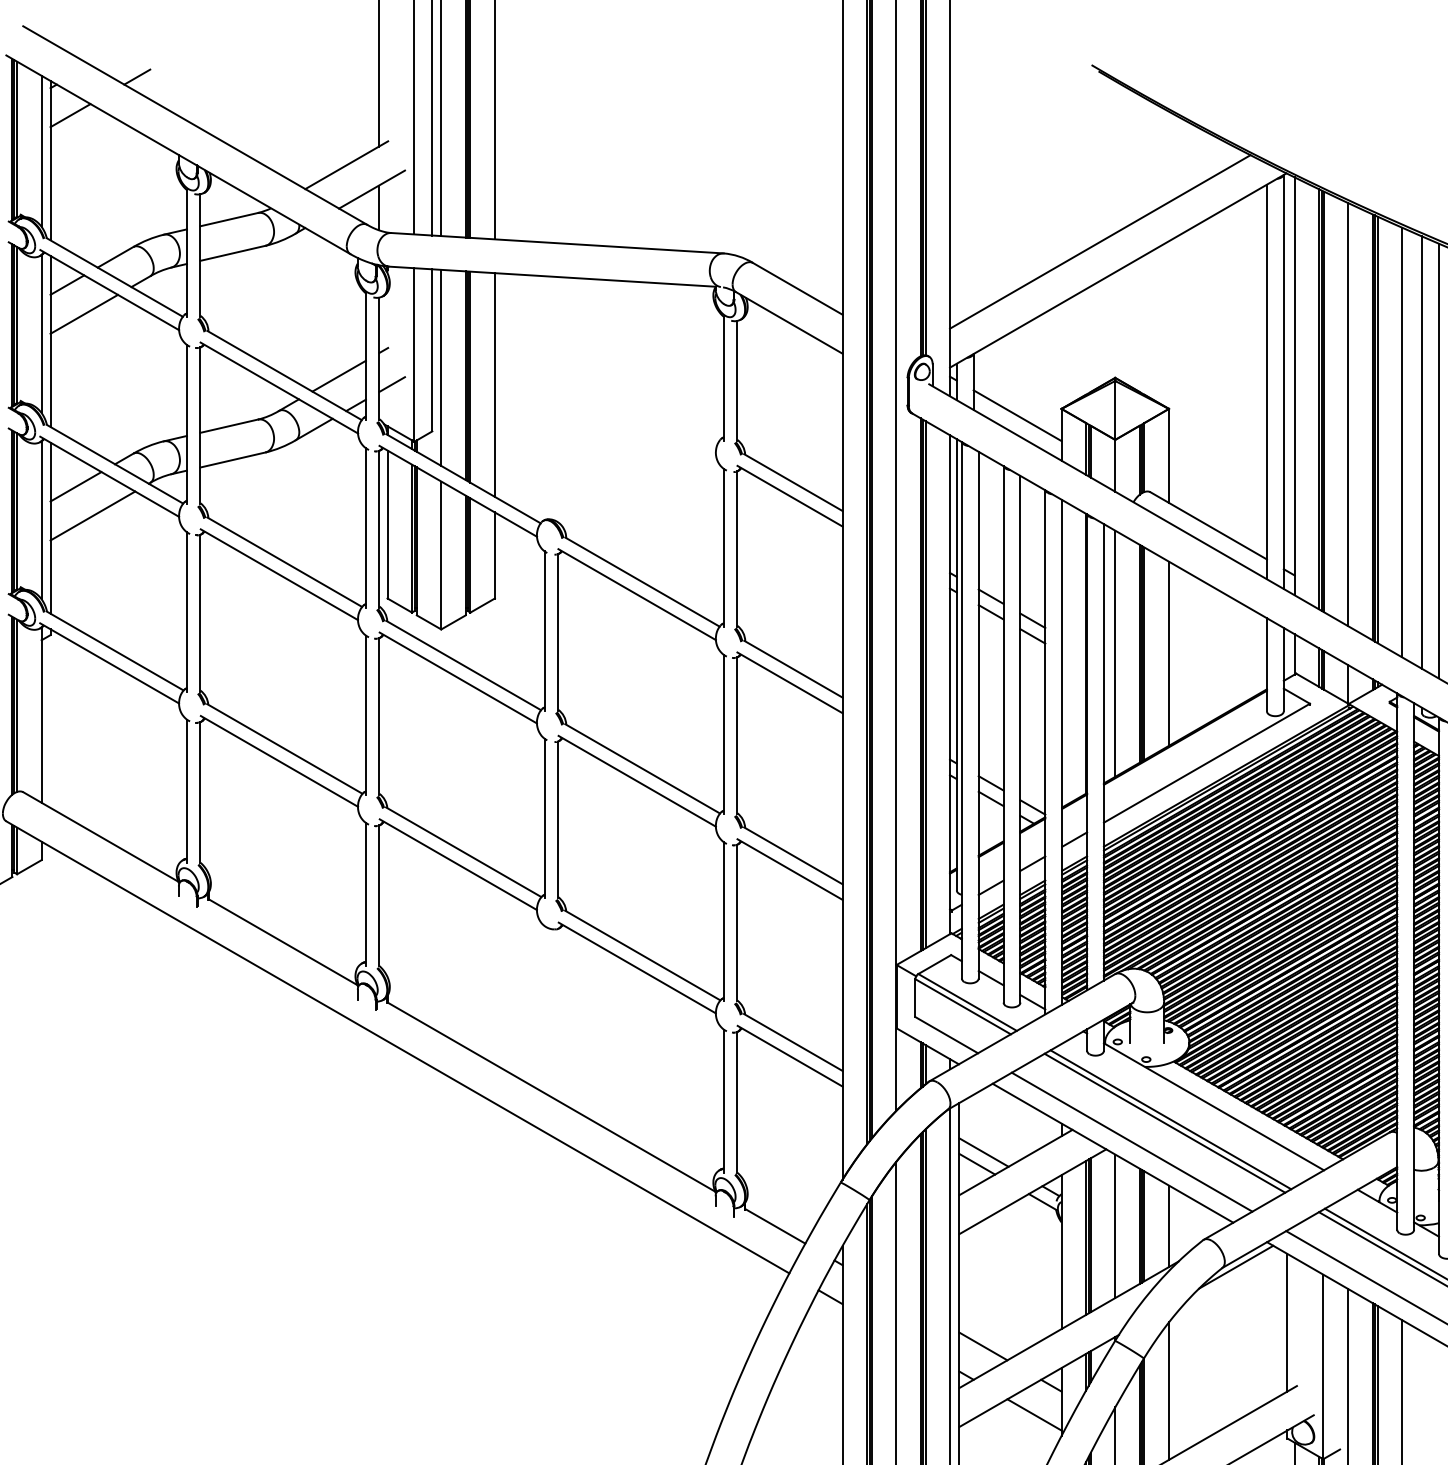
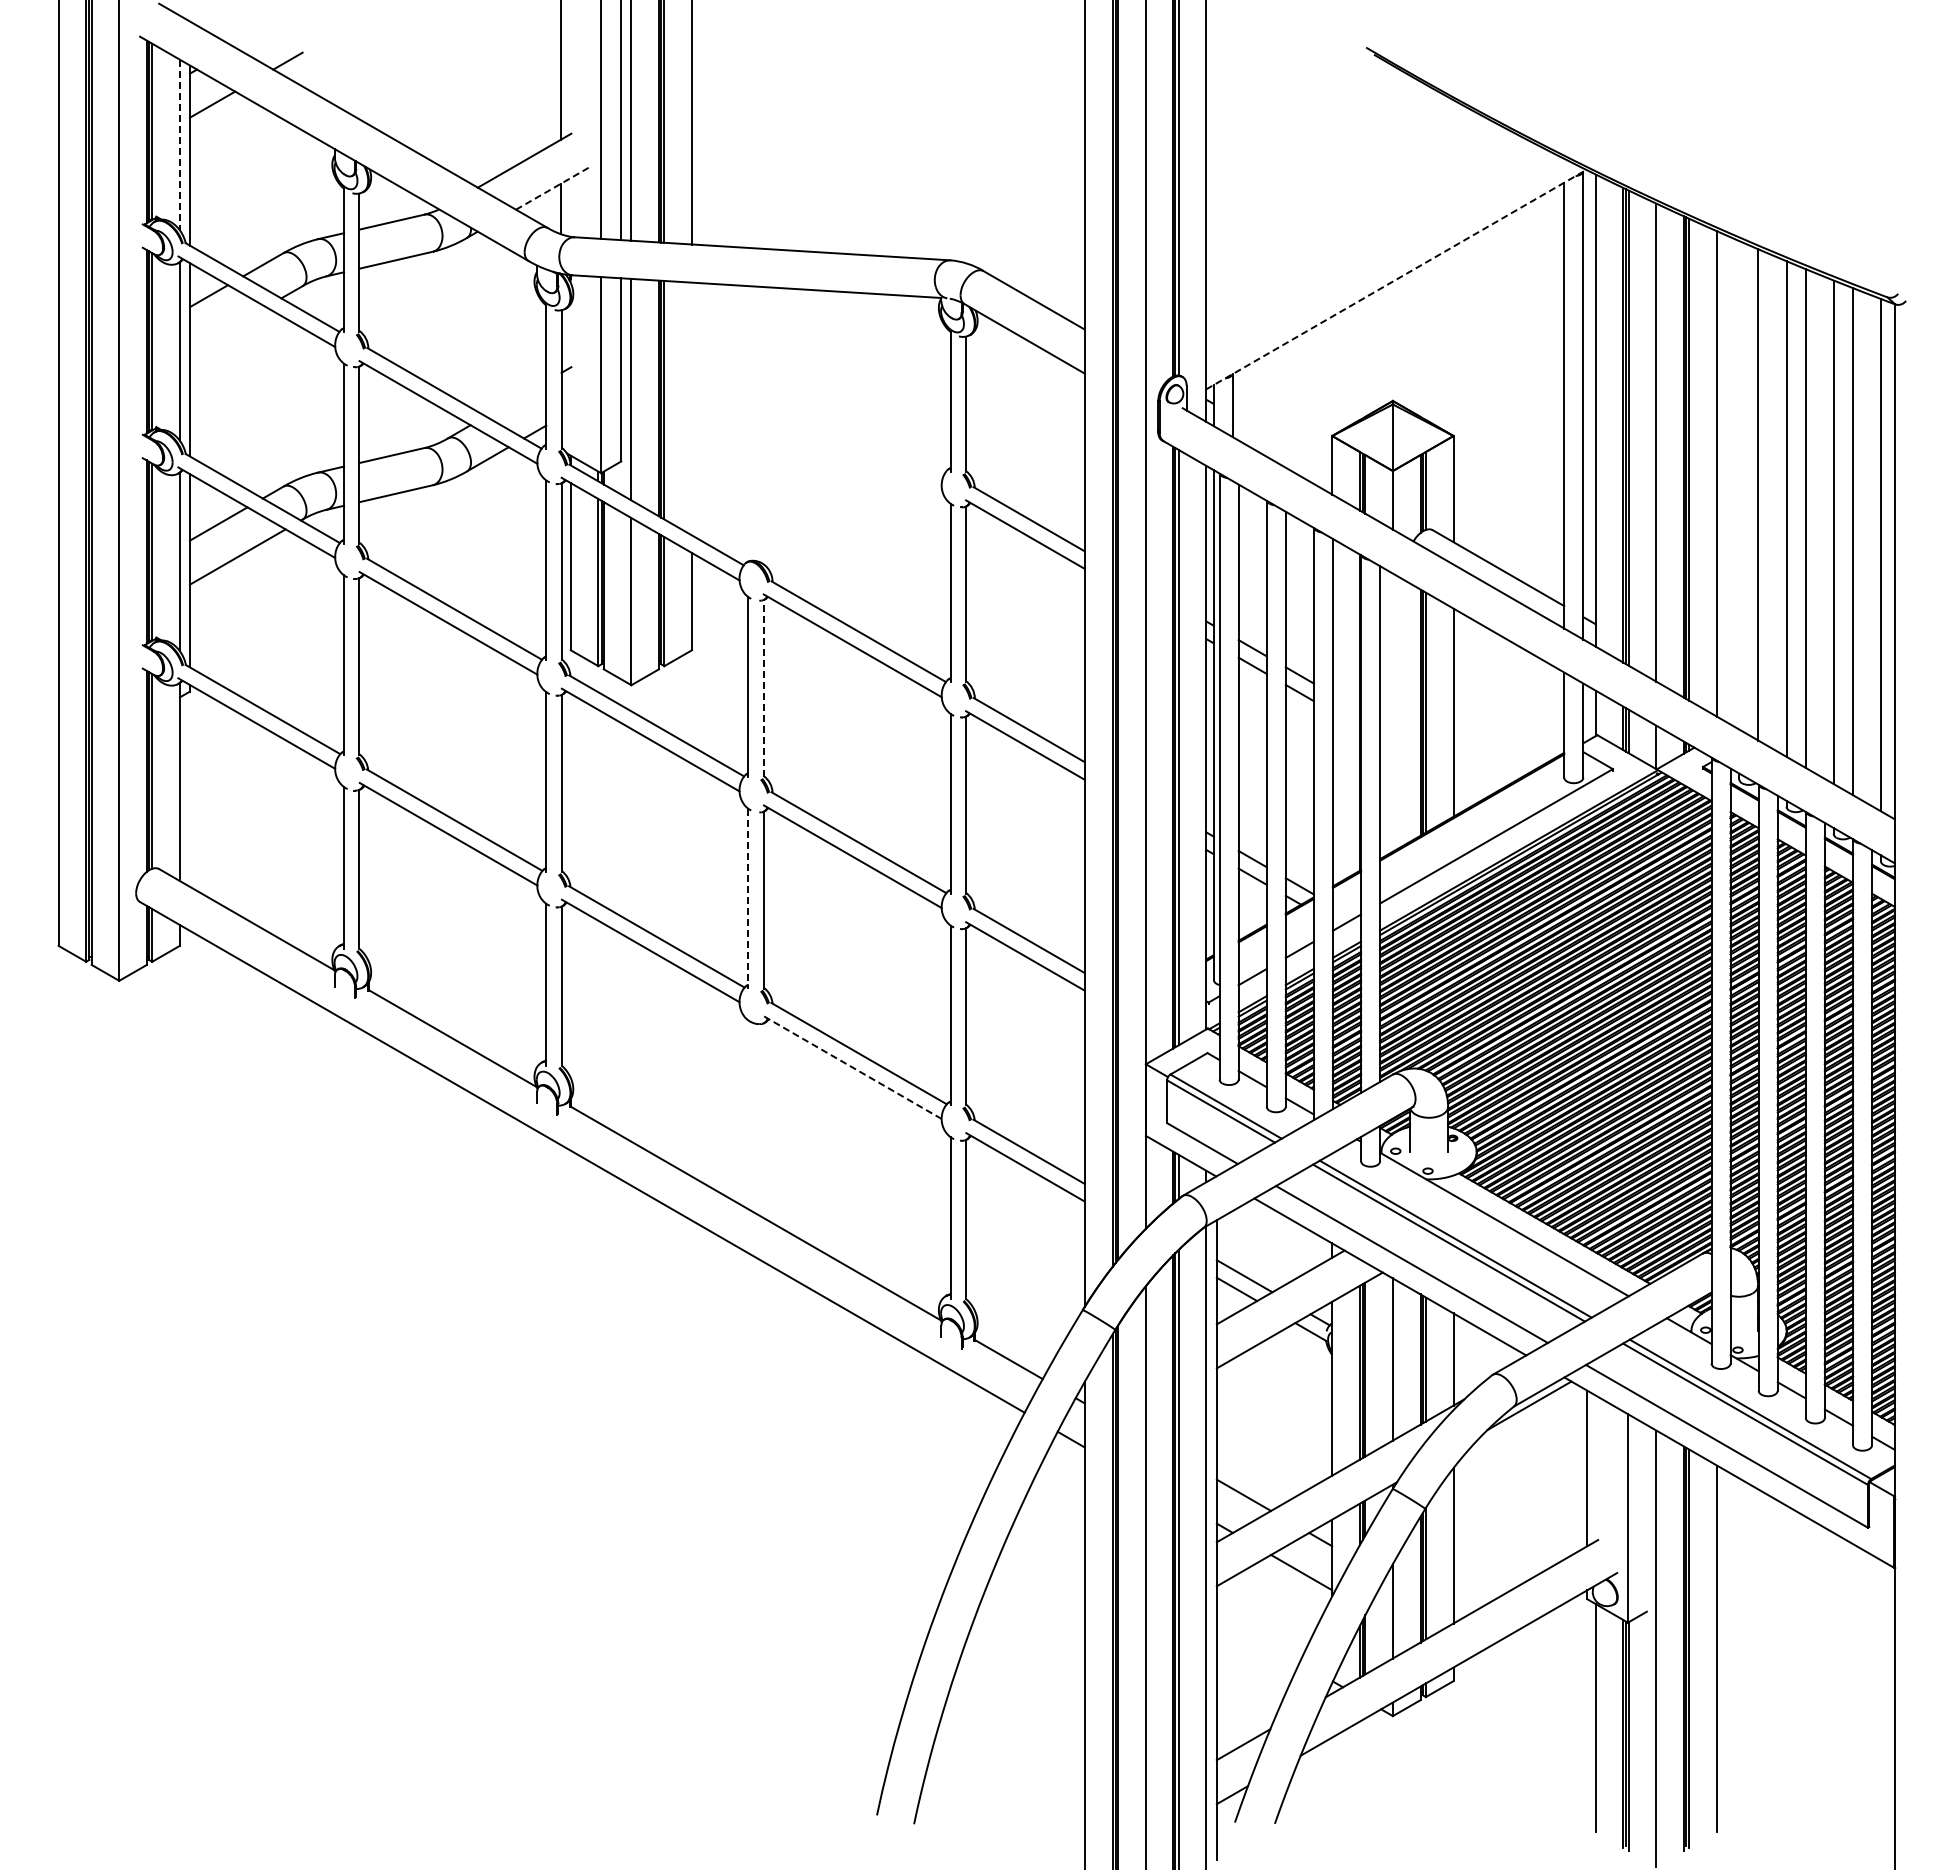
line: (41, 151) -> (179, 145), solid -> dashed
line: (372, 189) -> (553, 188), solid -> dashed
line: (1099, 242) -> (1375, 247), removed
line: (1118, 270) -> (1396, 279), solid -> dashed
line: (83, 314) -> (227, 329), removed
line: (338, 375) -> (515, 398), removed
line: (391, 384) -> (575, 408), removed
line: (495, 384) -> (692, 408), removed
line: (1017, 415) -> (1282, 443), removed
line: (1422, 452) -> (1739, 485), removed
line: (558, 632) -> (763, 688), solid -> dashed
line: (1114, 653) -> (1392, 712), removed
line: (544, 819) -> (748, 899), solid -> dashed
line: (637, 967) -> (853, 1067), solid -> dashed

